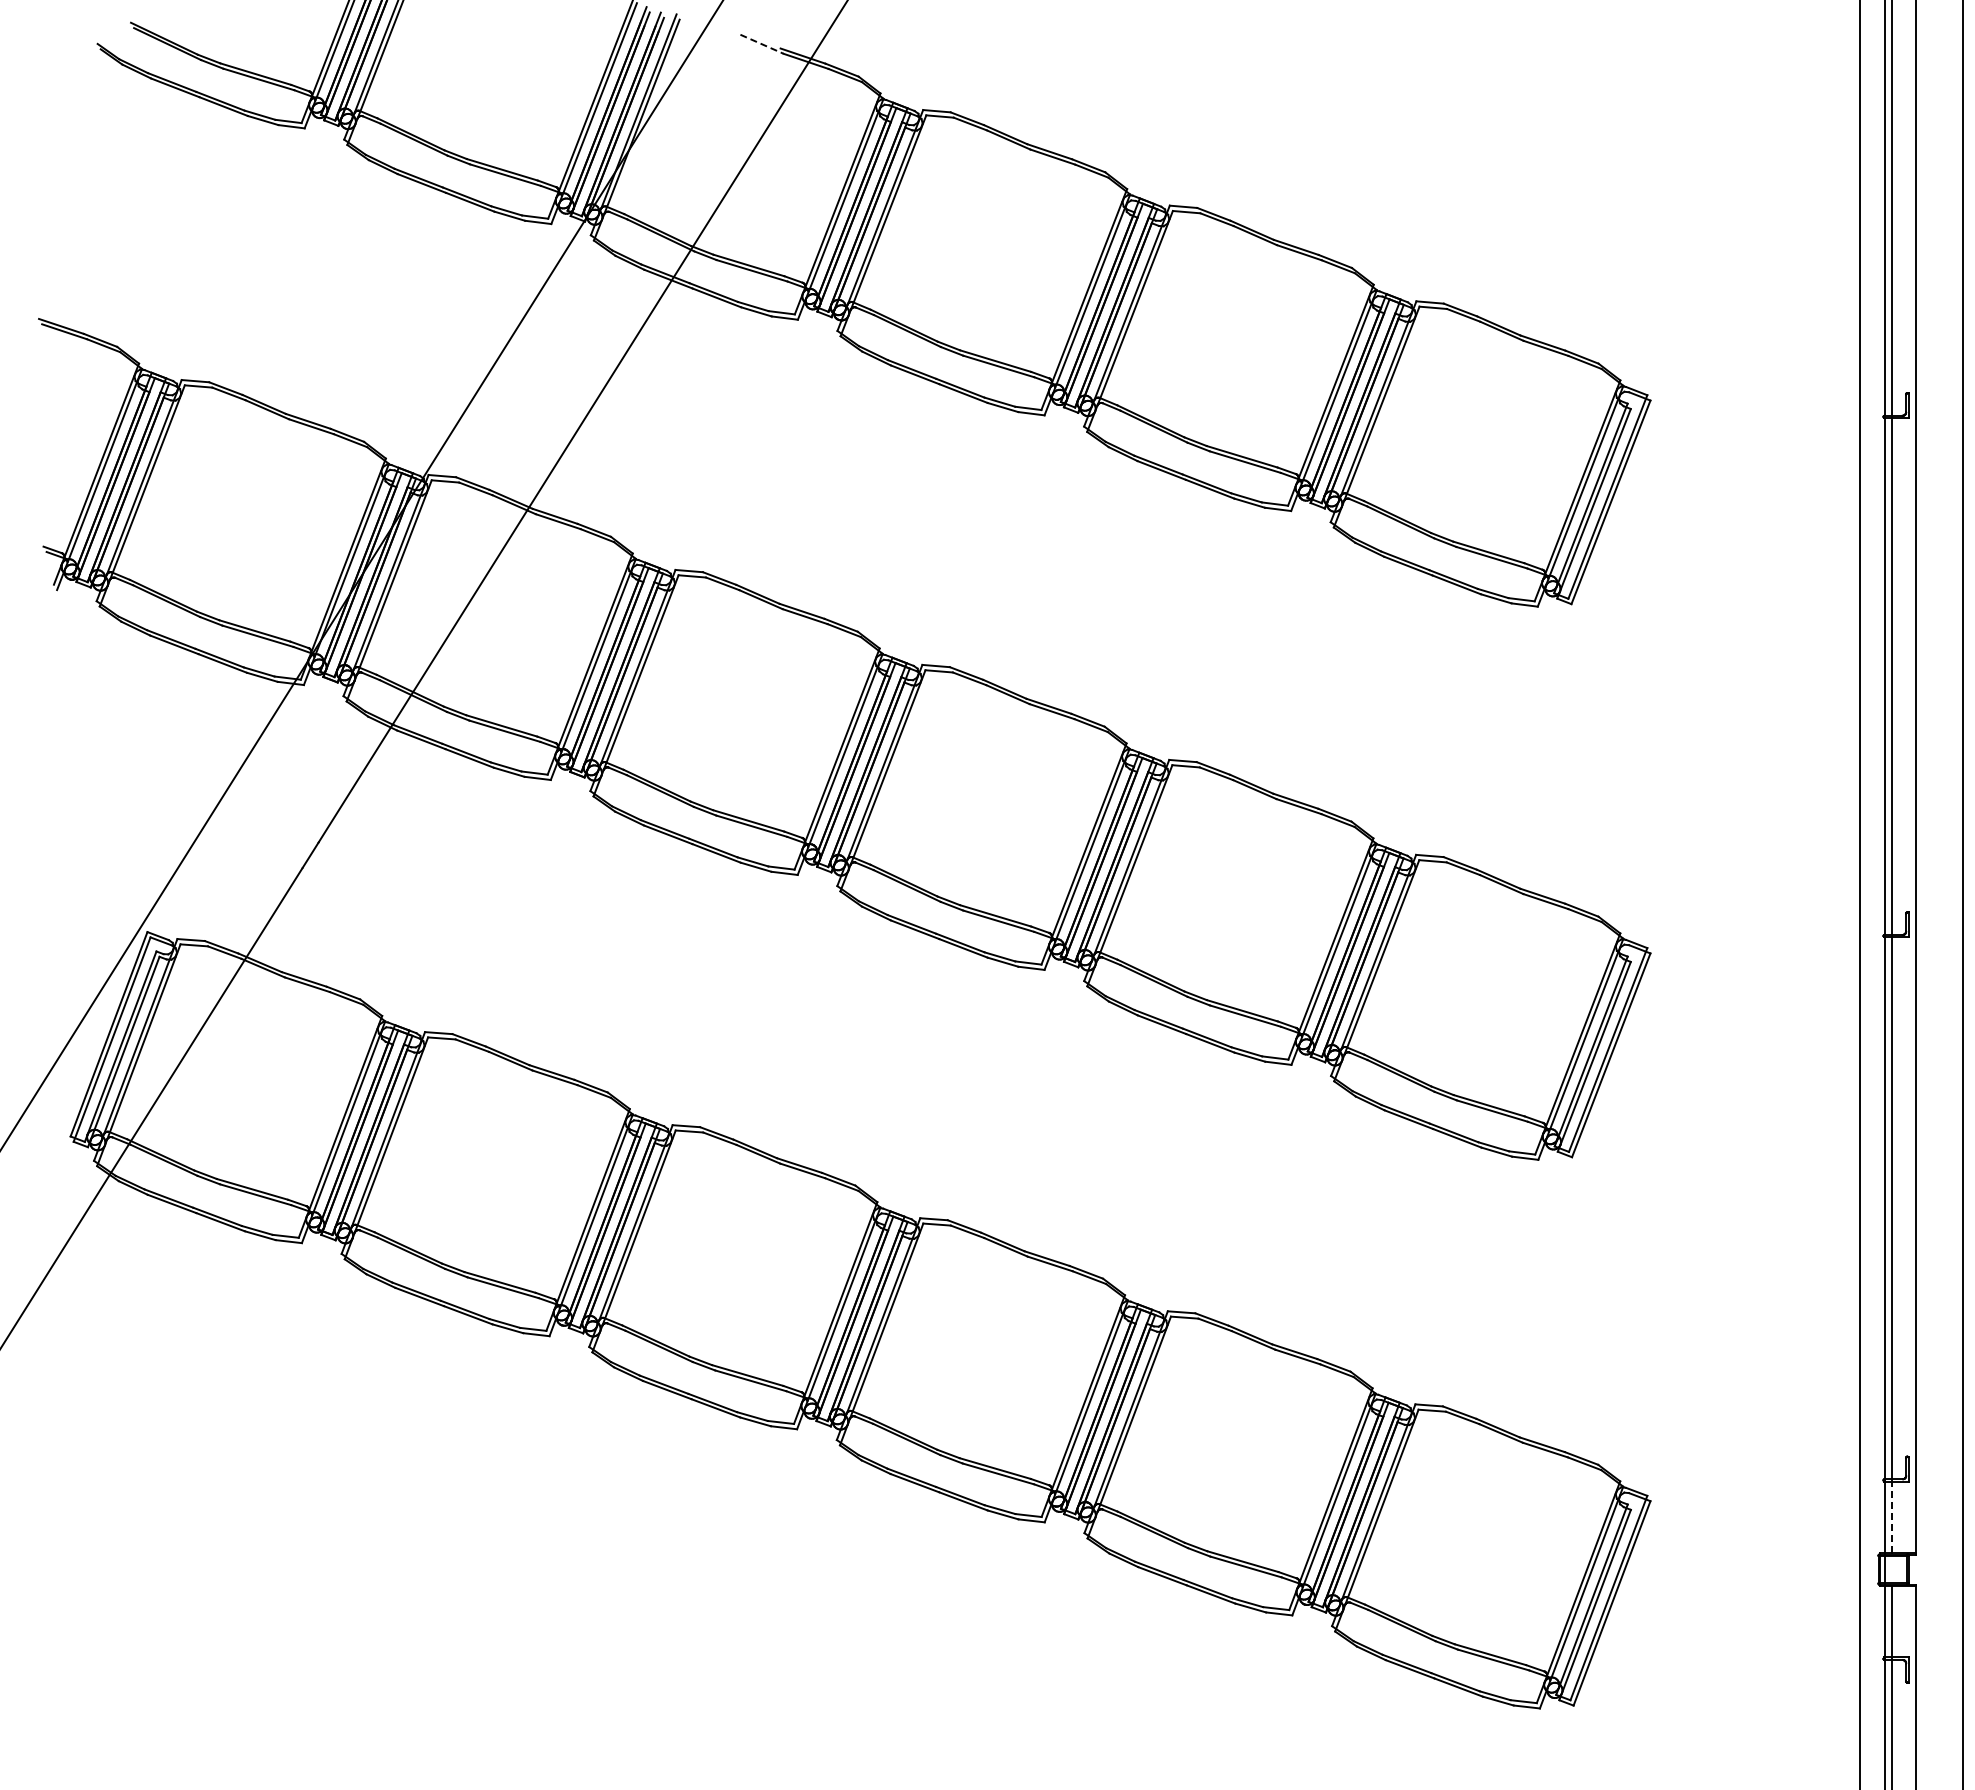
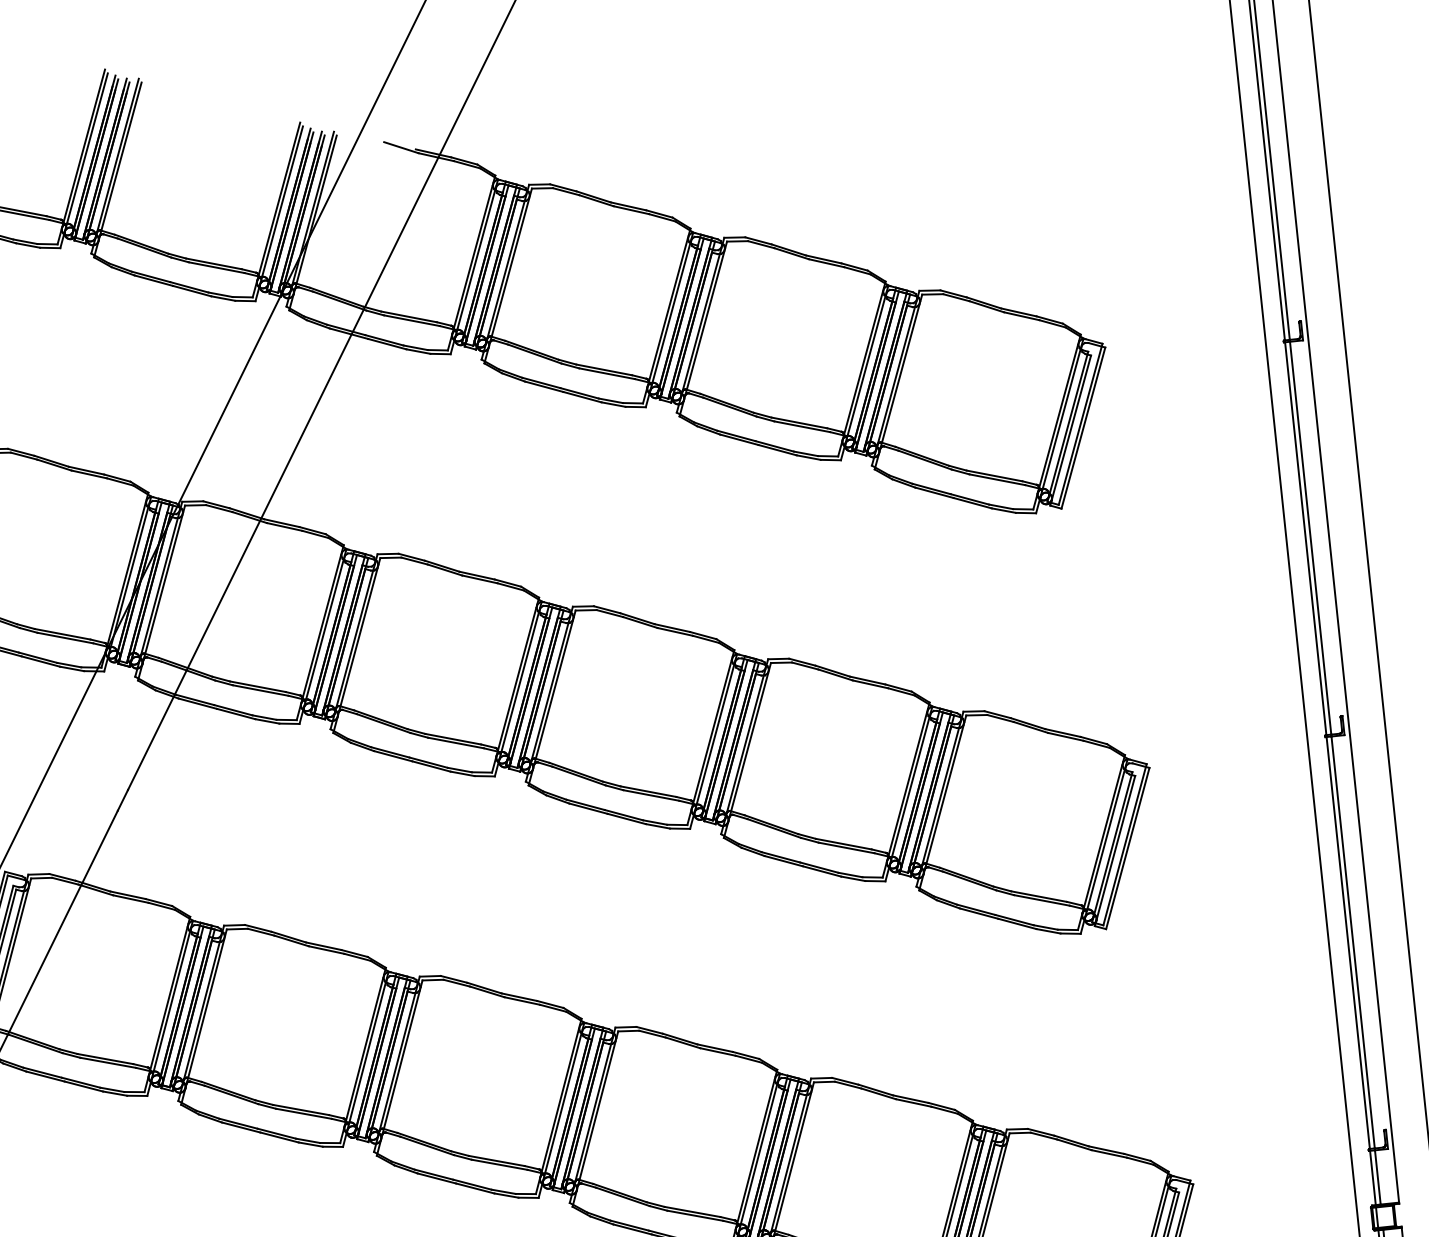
line: (762, 44) -> (401, 147), dashed -> solid
line: (1891, 1517) -> (1377, 1177), dashed -> solid

